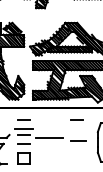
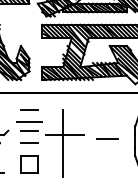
line: (76, 119) -> (104, 108), removed
line: (47, 143) -> (62, 142), added

